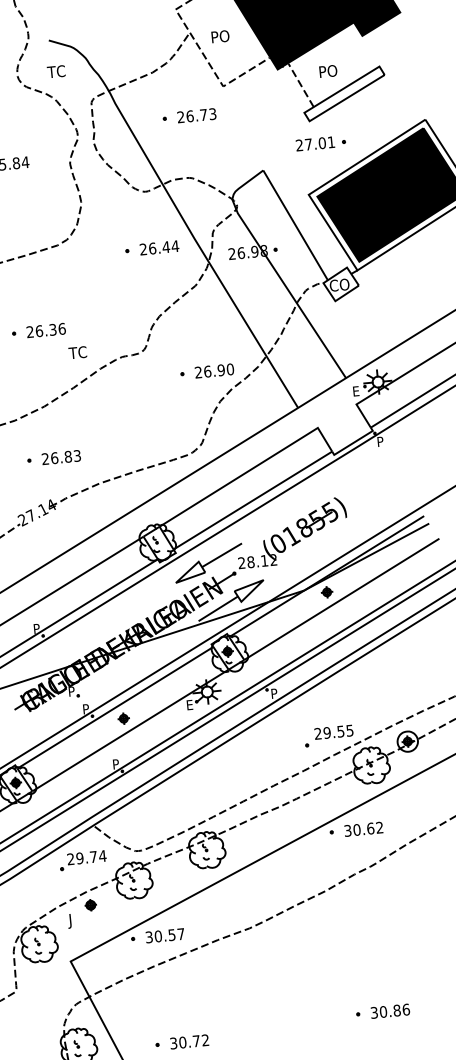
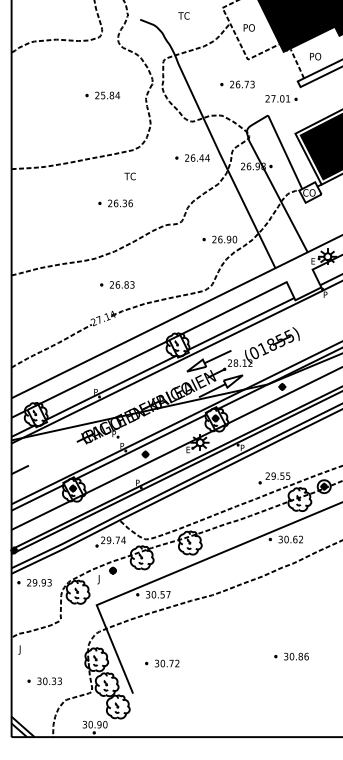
text: (55, 71) -> (183, 15), moved
part: (189, 116) -> (237, 84), moved
part: (321, 142) -> (281, 98), moved
text: (76, 352) -> (129, 176), moved

